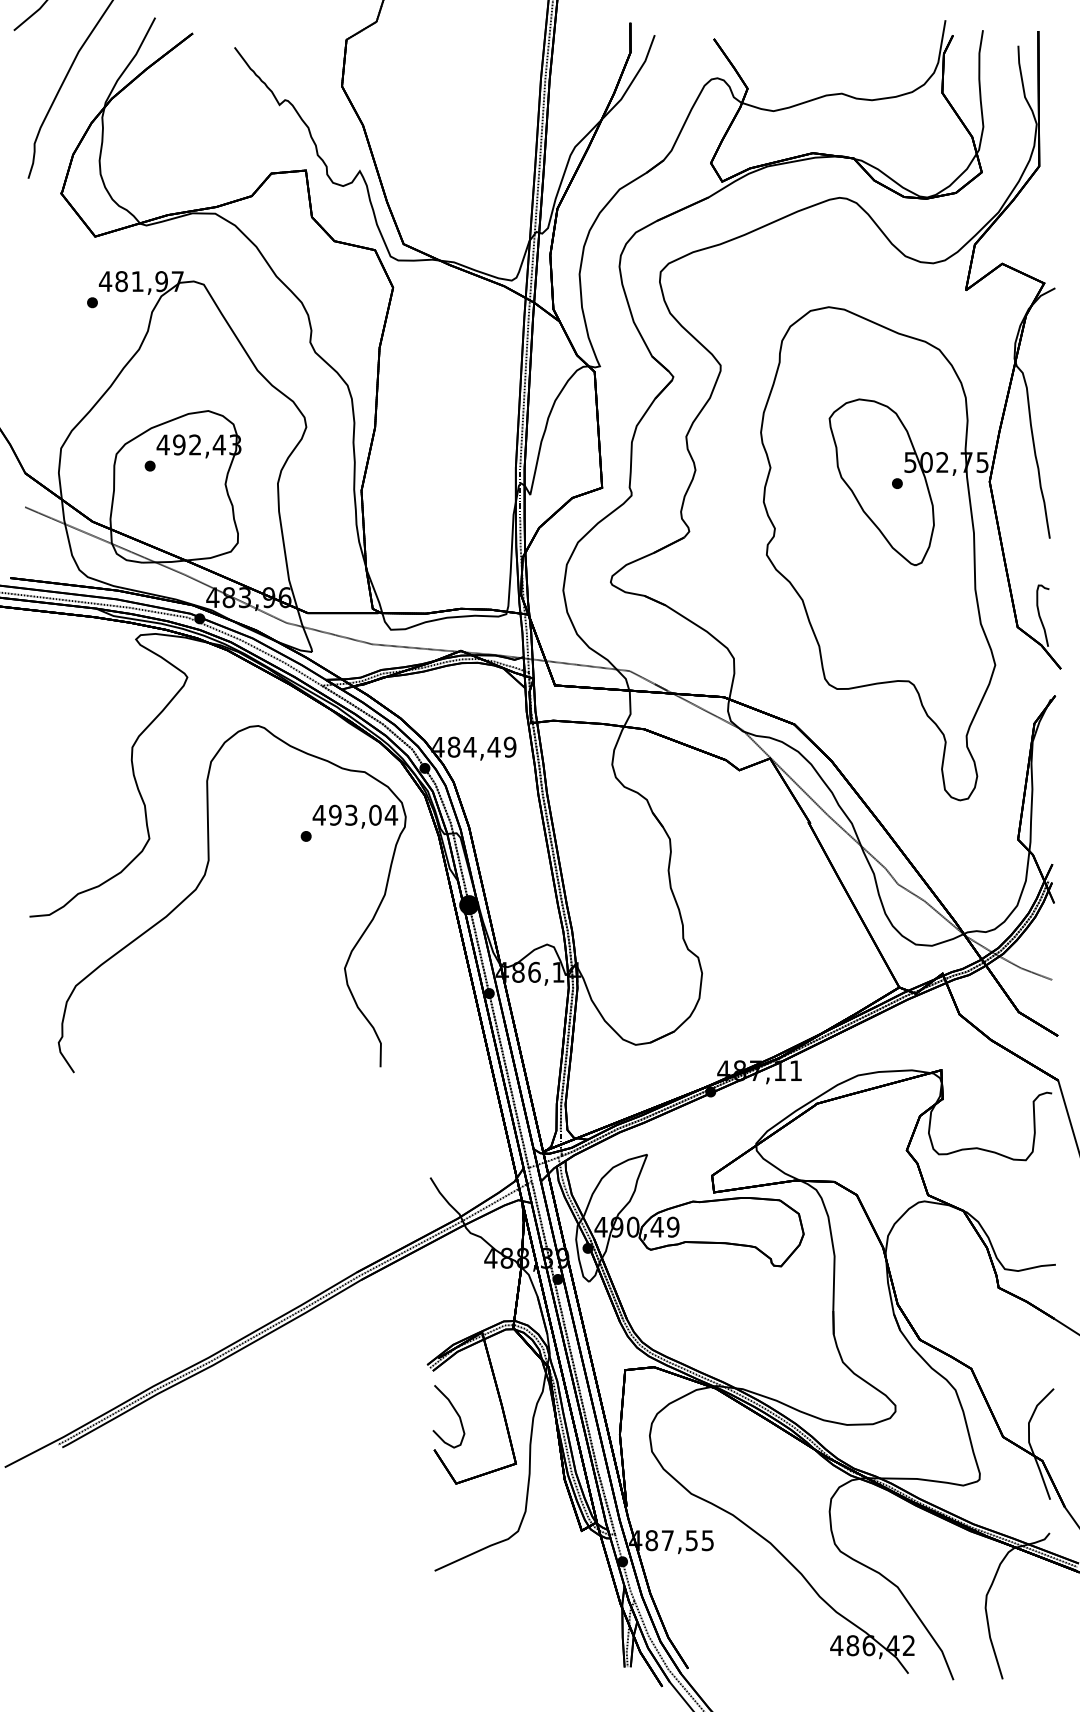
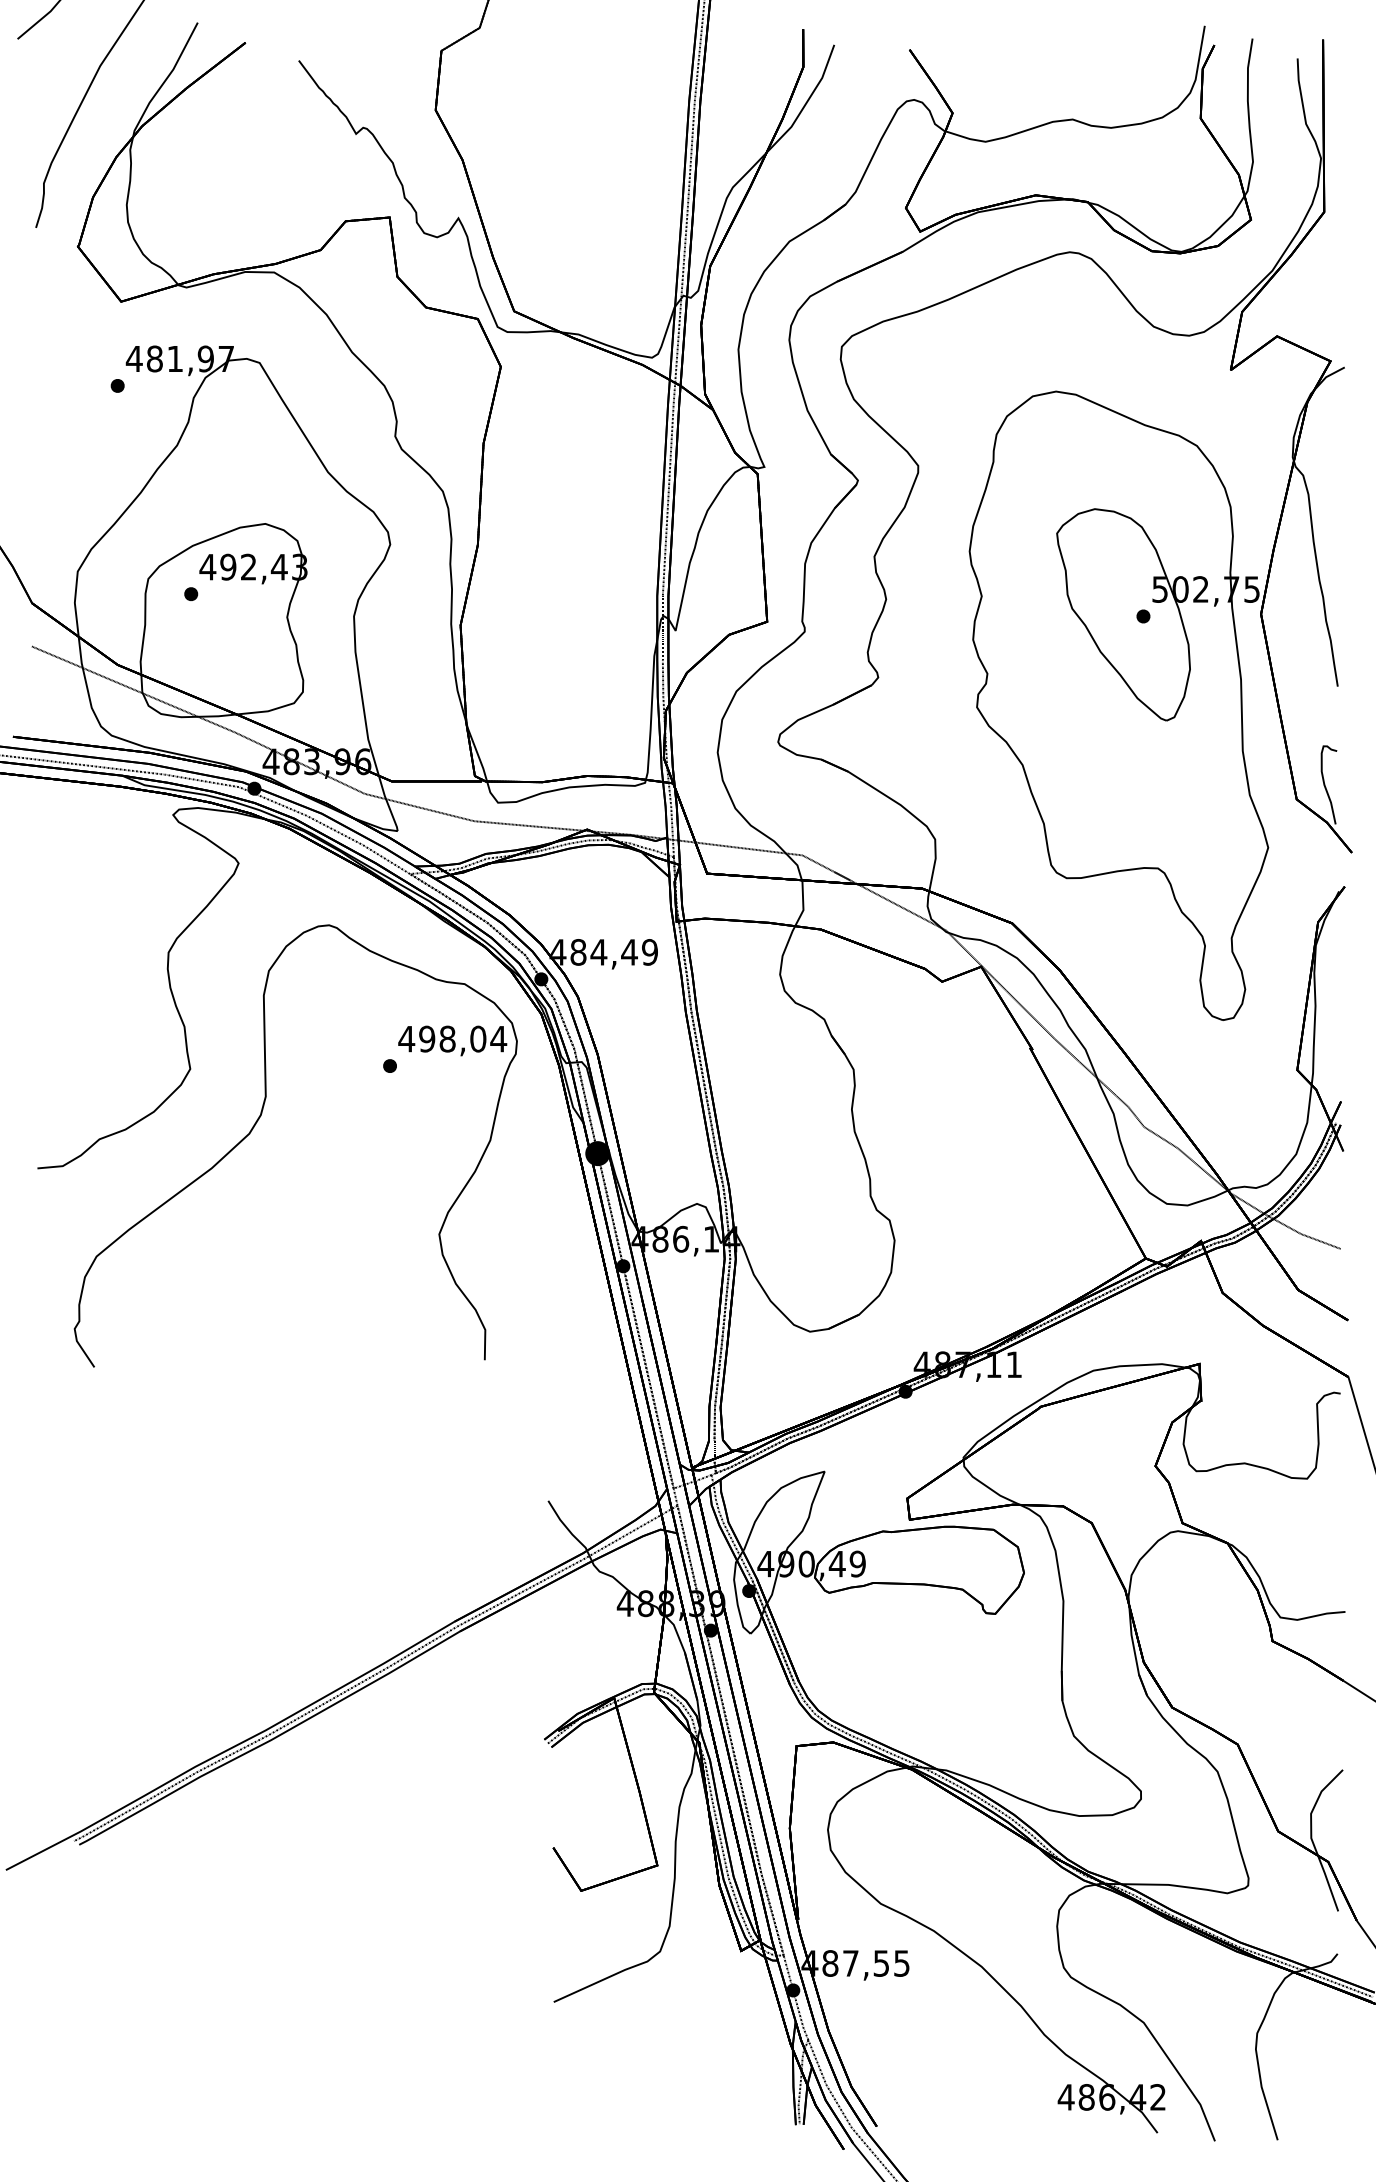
text: (351, 814) -> (447, 1038), 493,04 -> 498,04
curve: (454, 1411) -> (579, 1798), removed

